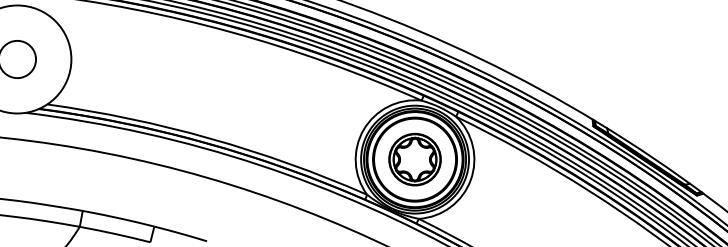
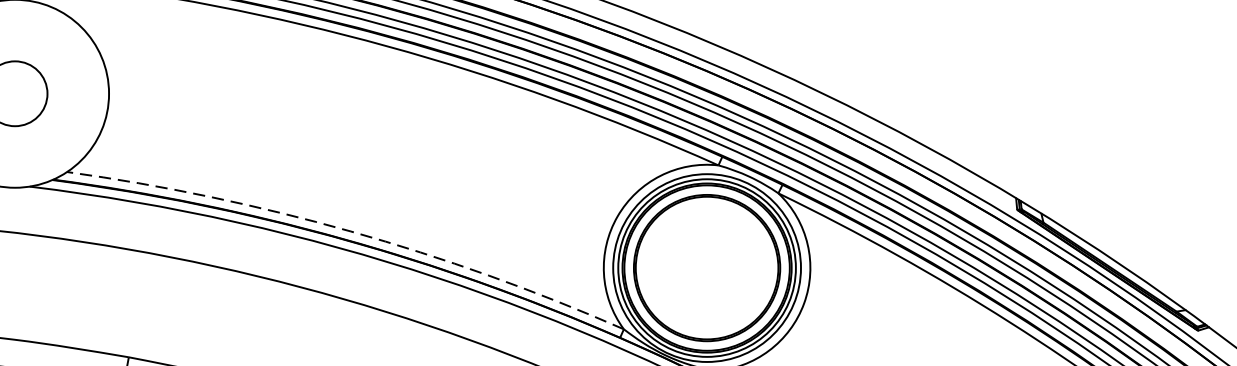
arc: (210, 138) -> (351, 231), solid -> dashed
part: (414, 159) -> (706, 267), removed

